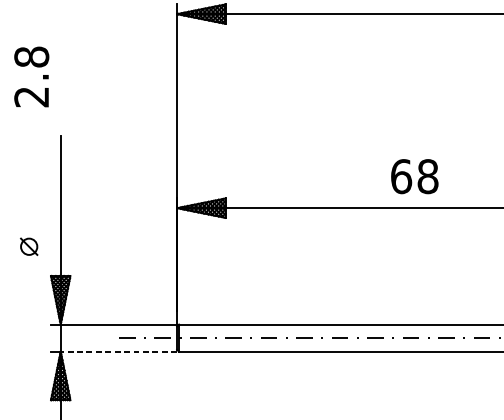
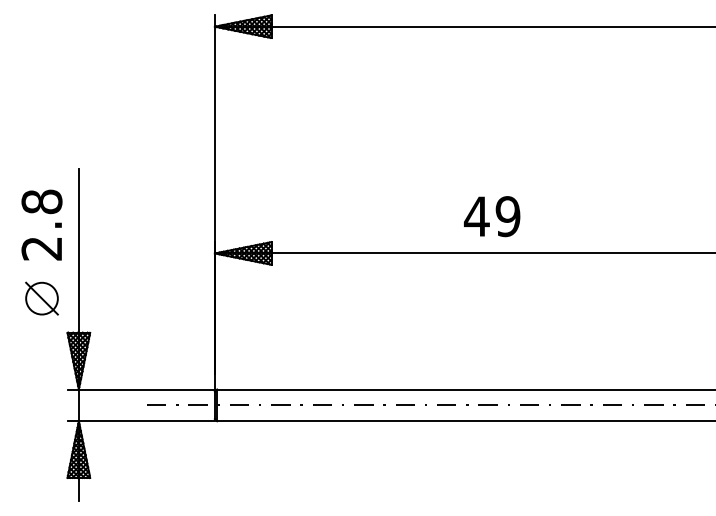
text: (31, 76) -> (41, 224), moved
text: (413, 176) -> (491, 216), 68 -> 49
part: (28, 246) -> (41, 298), size x1.67
line: (118, 351) -> (146, 421), dashed -> solid

